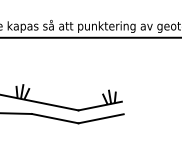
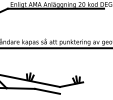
line: (101, 118) -> (72, 91), removed

